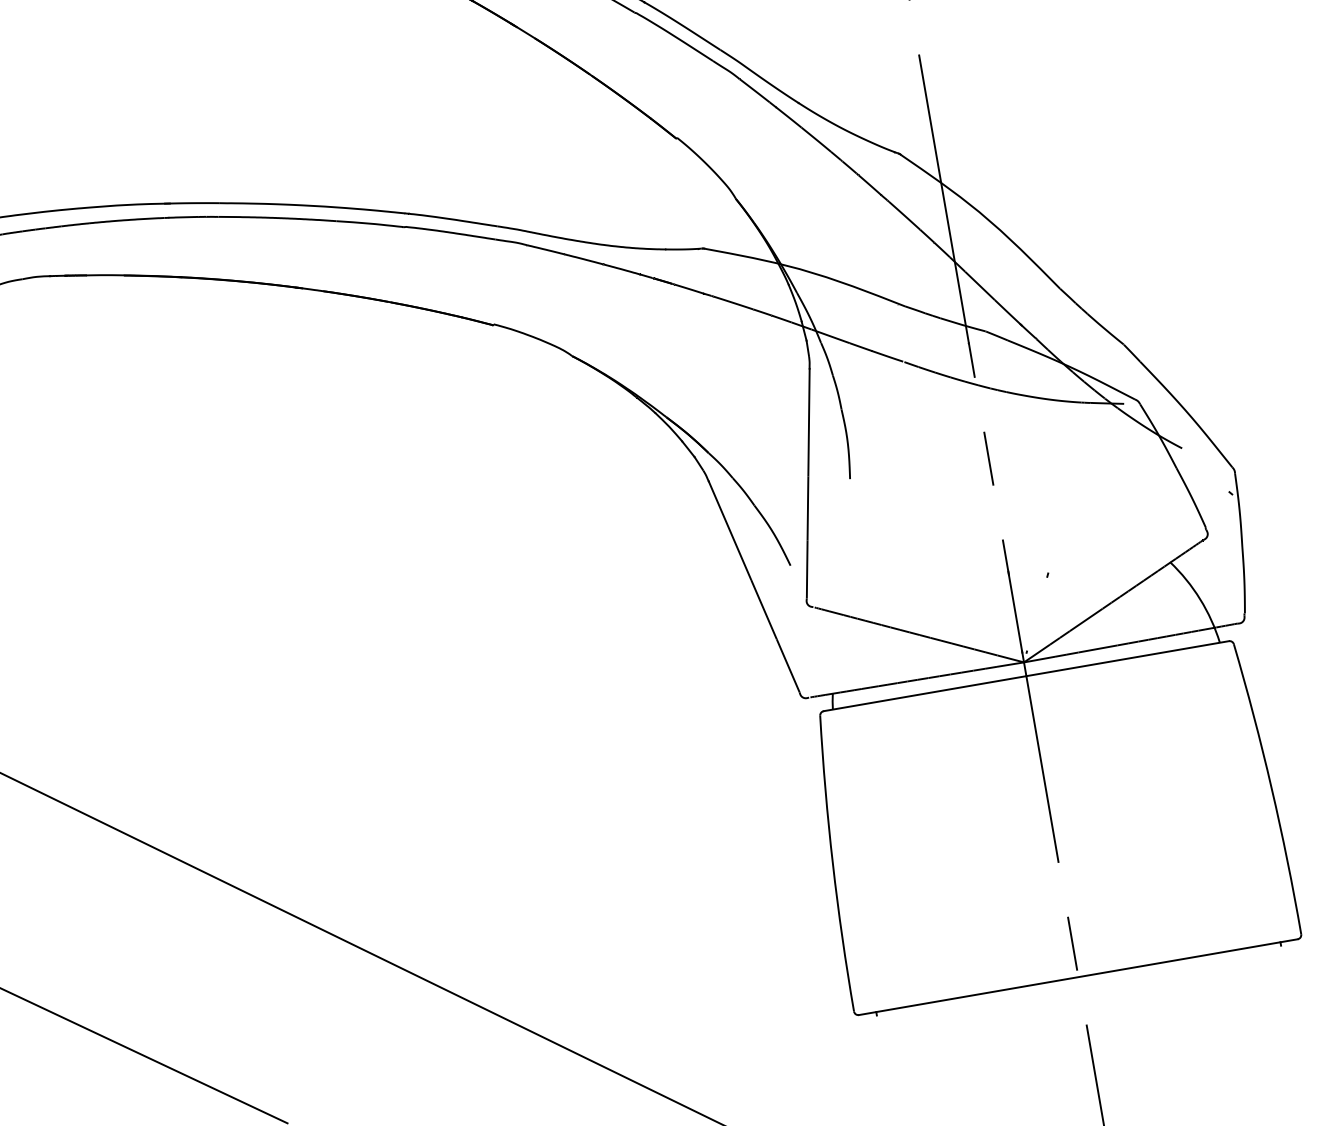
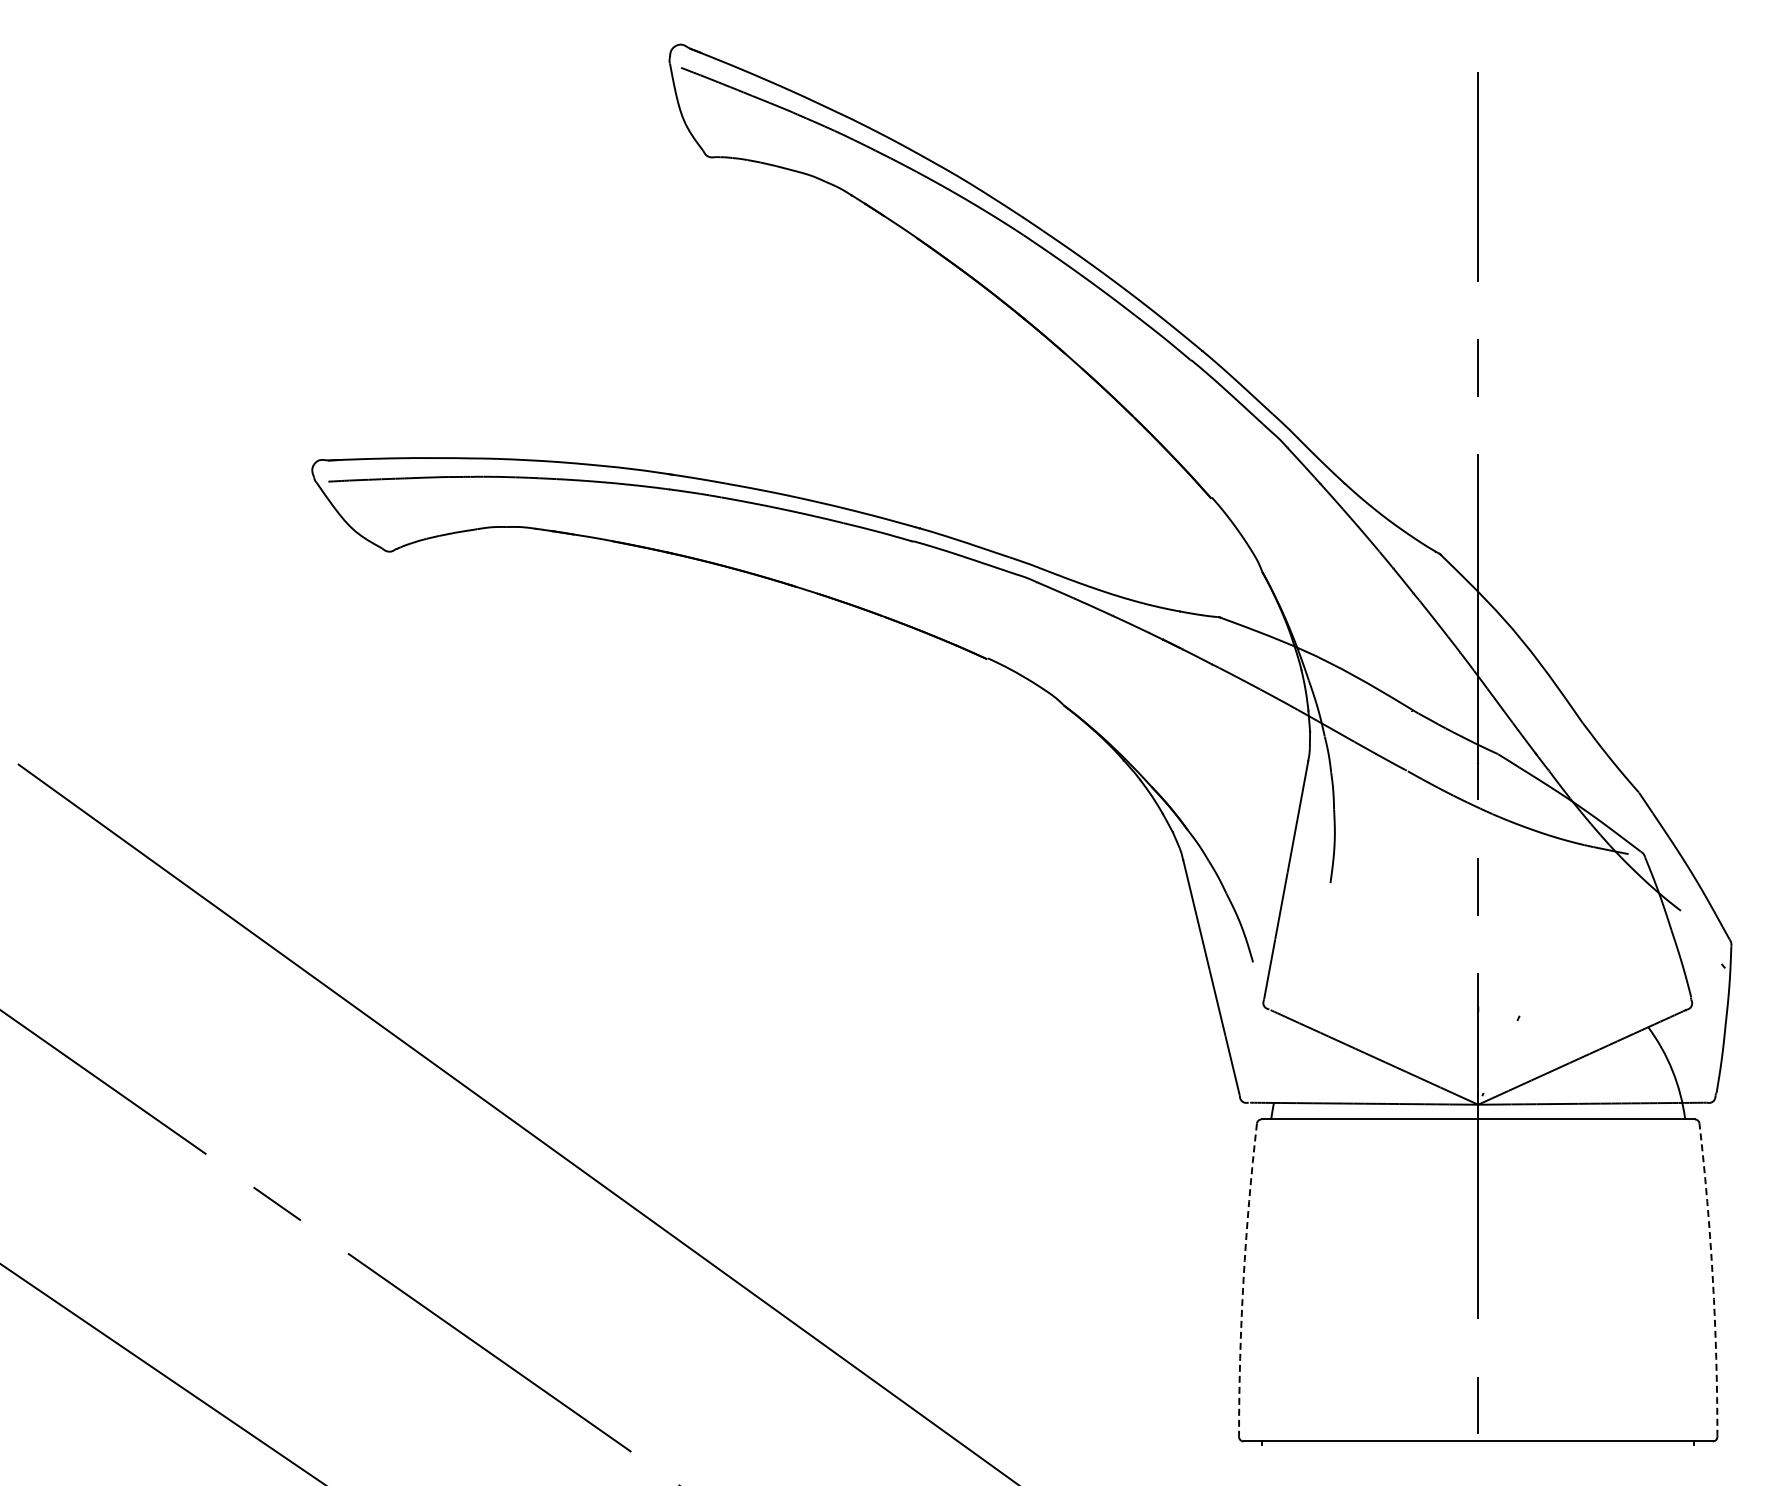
arc: (1271, 787) -> (1712, 1279), solid -> dashed
arc: (832, 863) -> (1243, 1279), solid -> dashed

